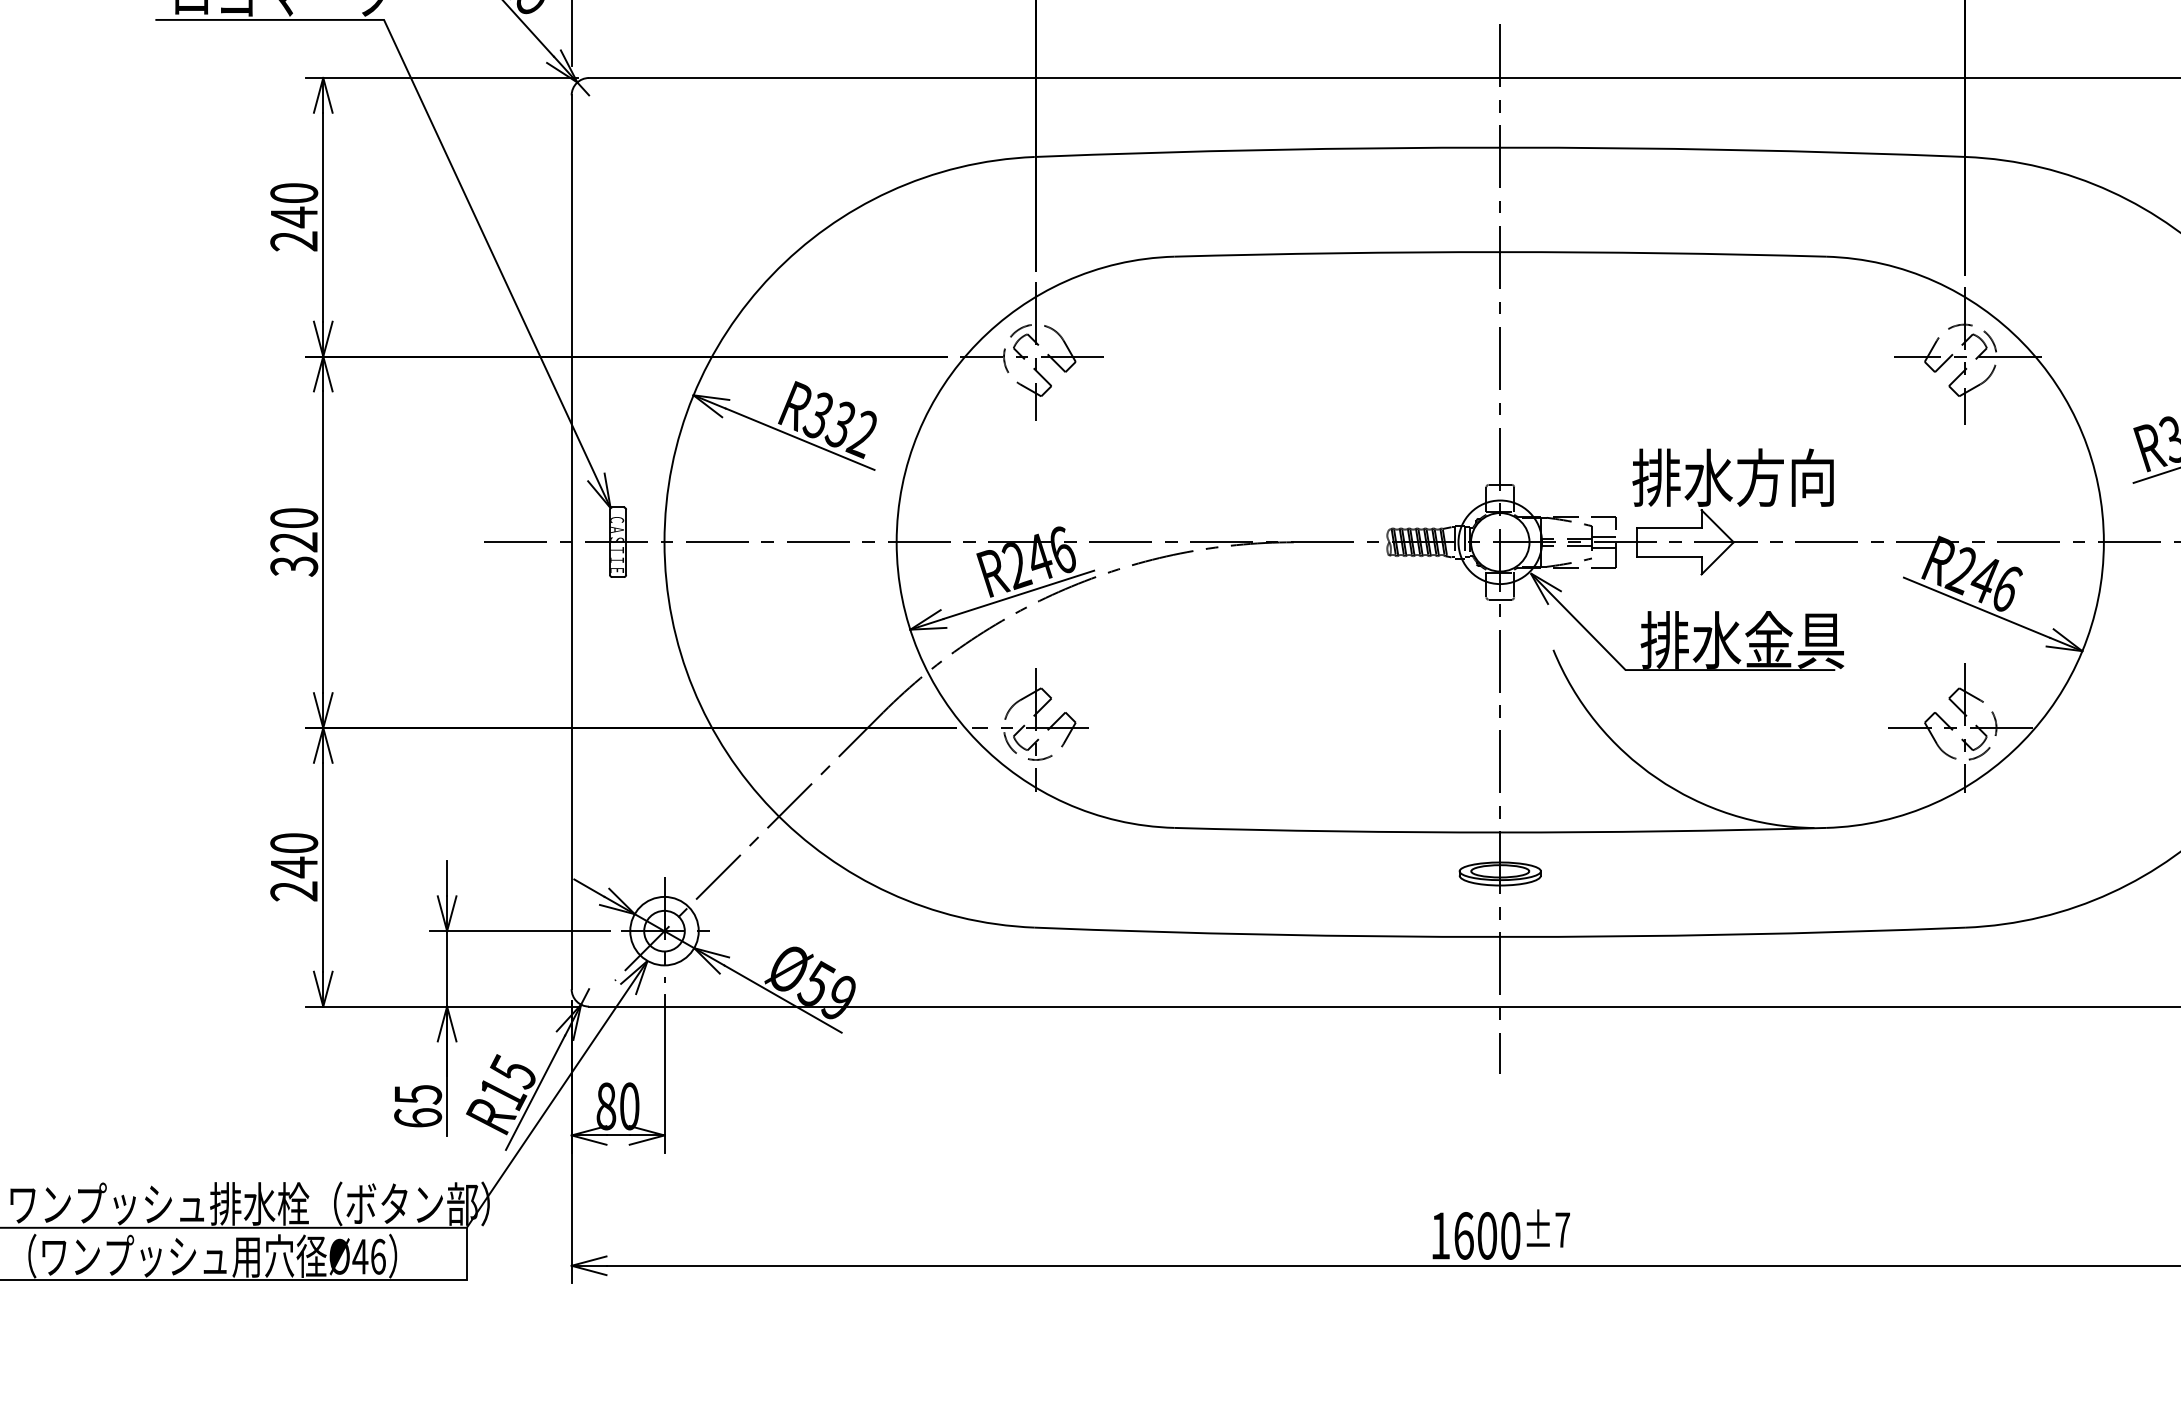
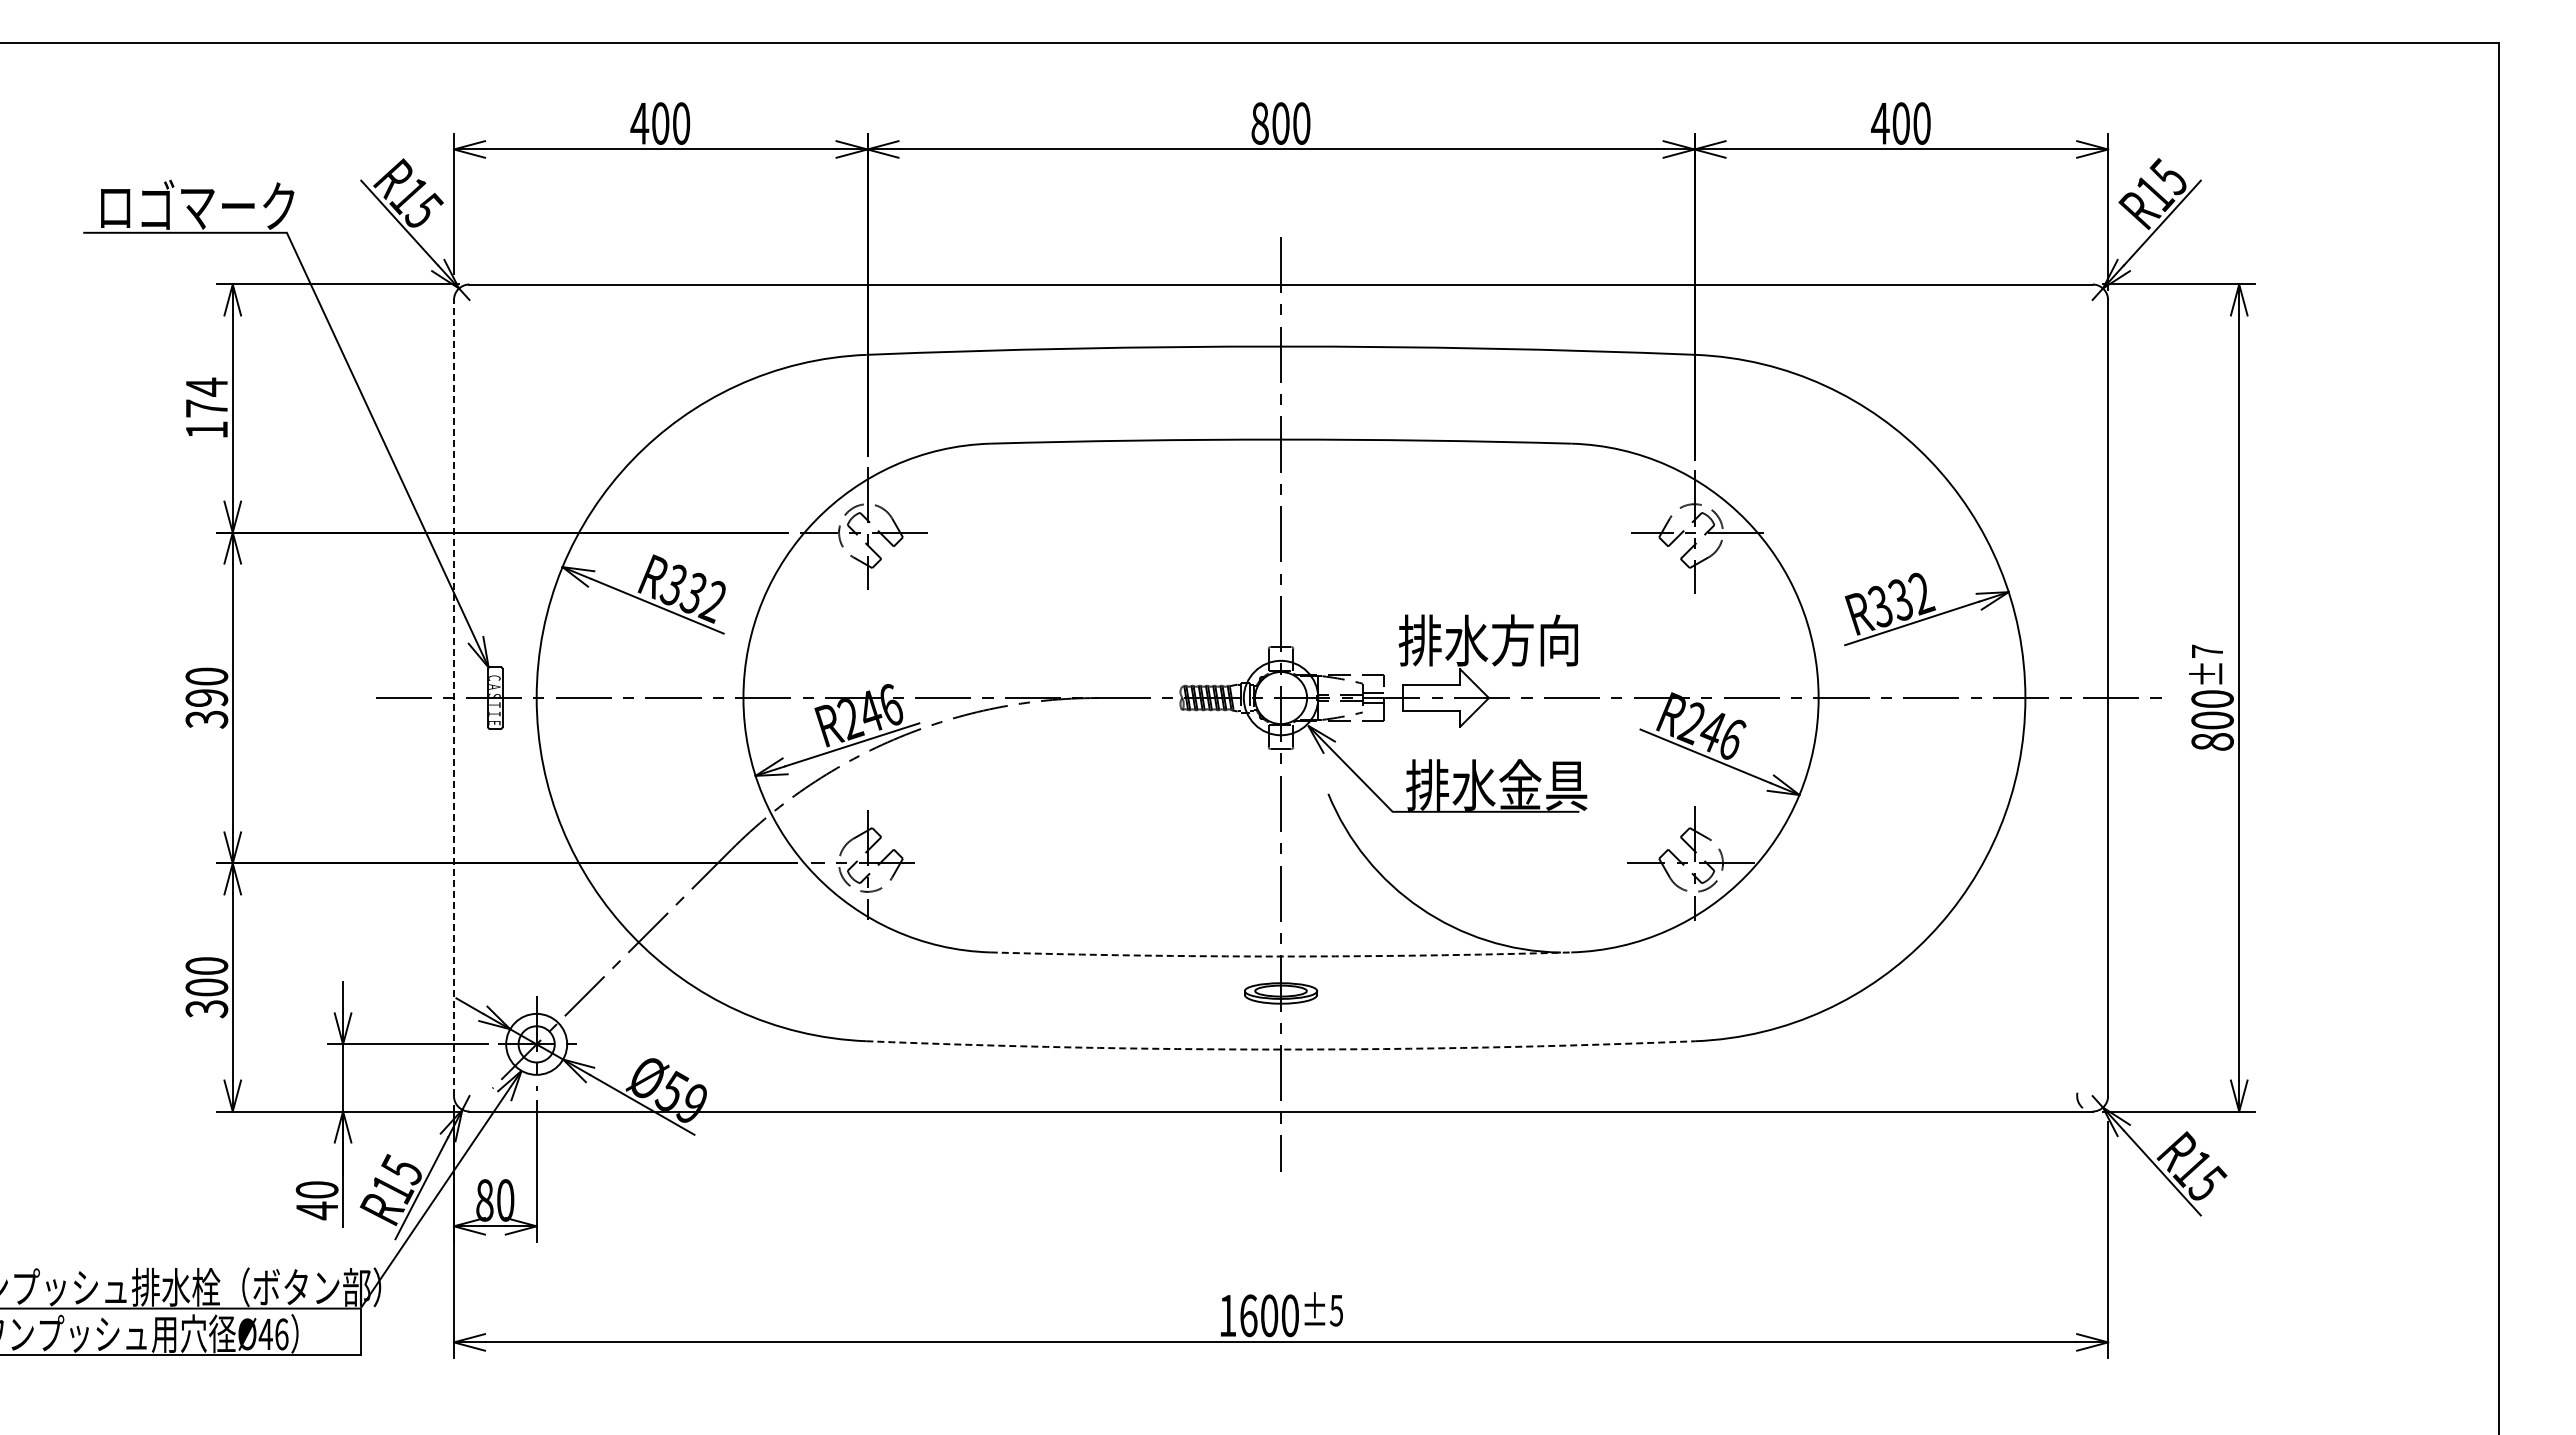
text: (293, 216) -> (206, 407), 240 -> 174
text: (294, 541) -> (207, 697), 320 -> 390
line: (571, 541) -> (453, 697), solid -> dashed
arc: (1500, 832) -> (1281, 956), solid -> dashed
text: (293, 879) -> (206, 998), 240 -> 300
arc: (1500, 936) -> (1281, 1049), solid -> dashed
text: (417, 1106) -> (316, 1200), 65 -> 40
text: (1562, 1229) -> (1336, 1310), ±7 -> ±5

